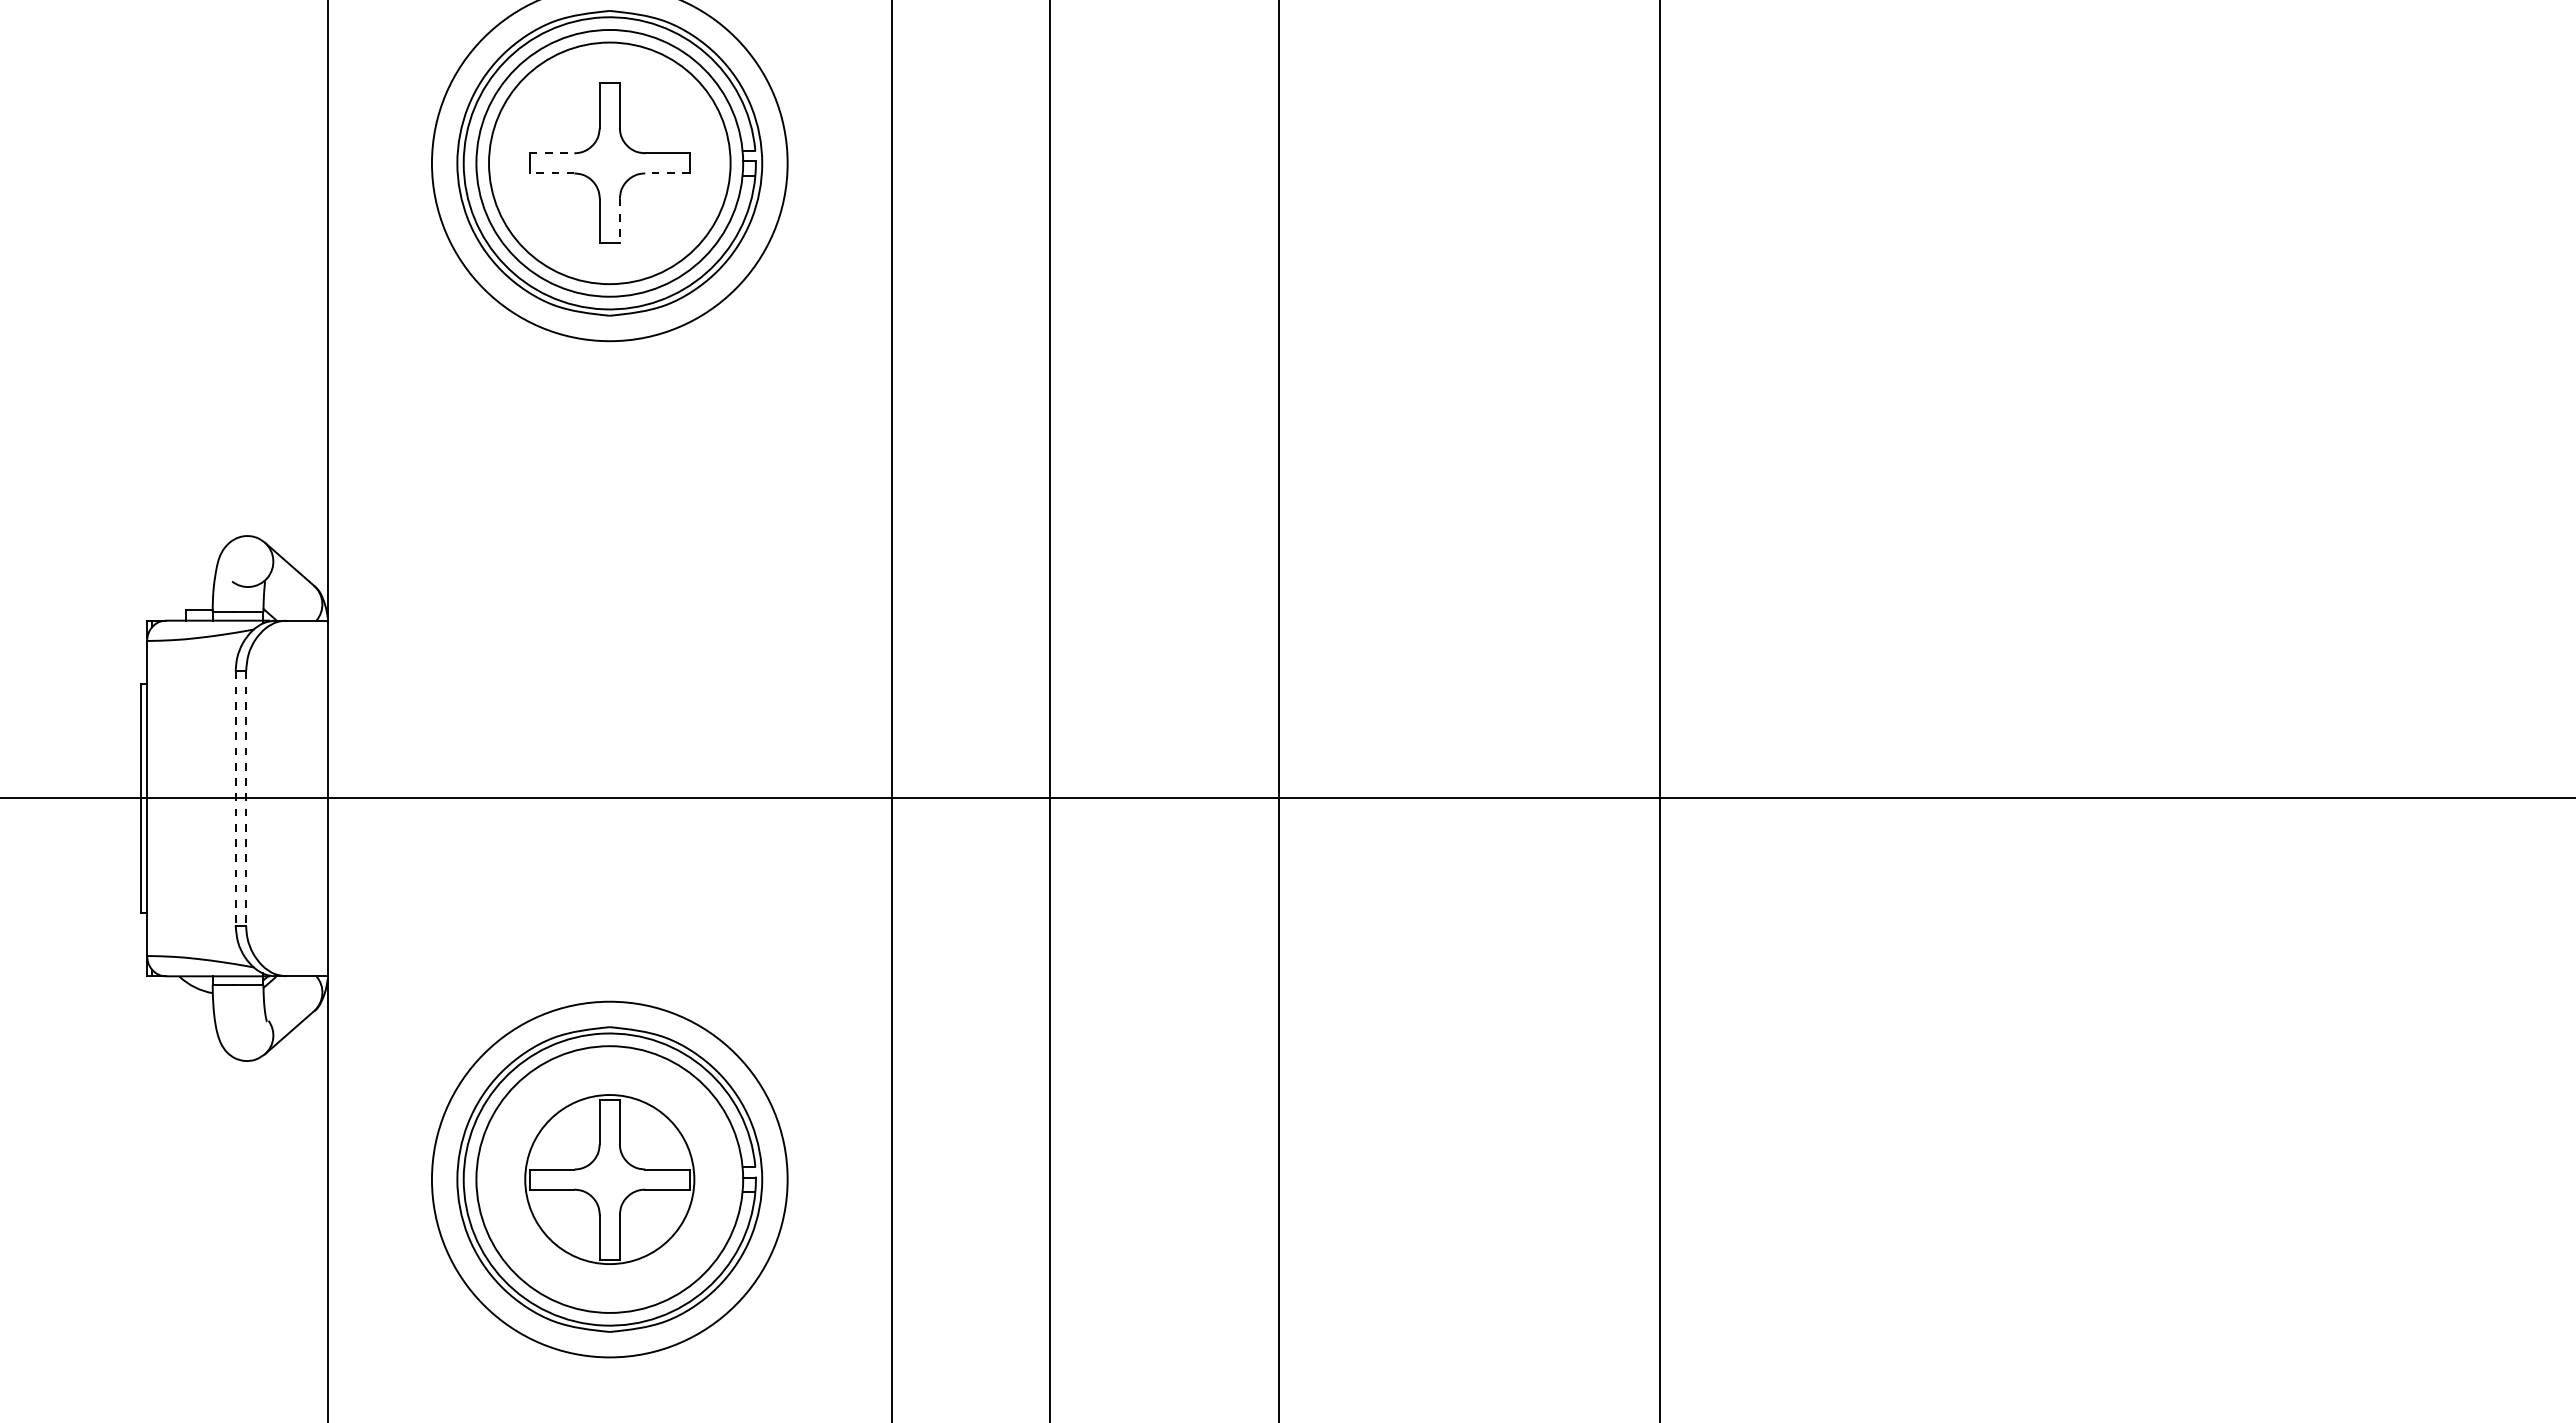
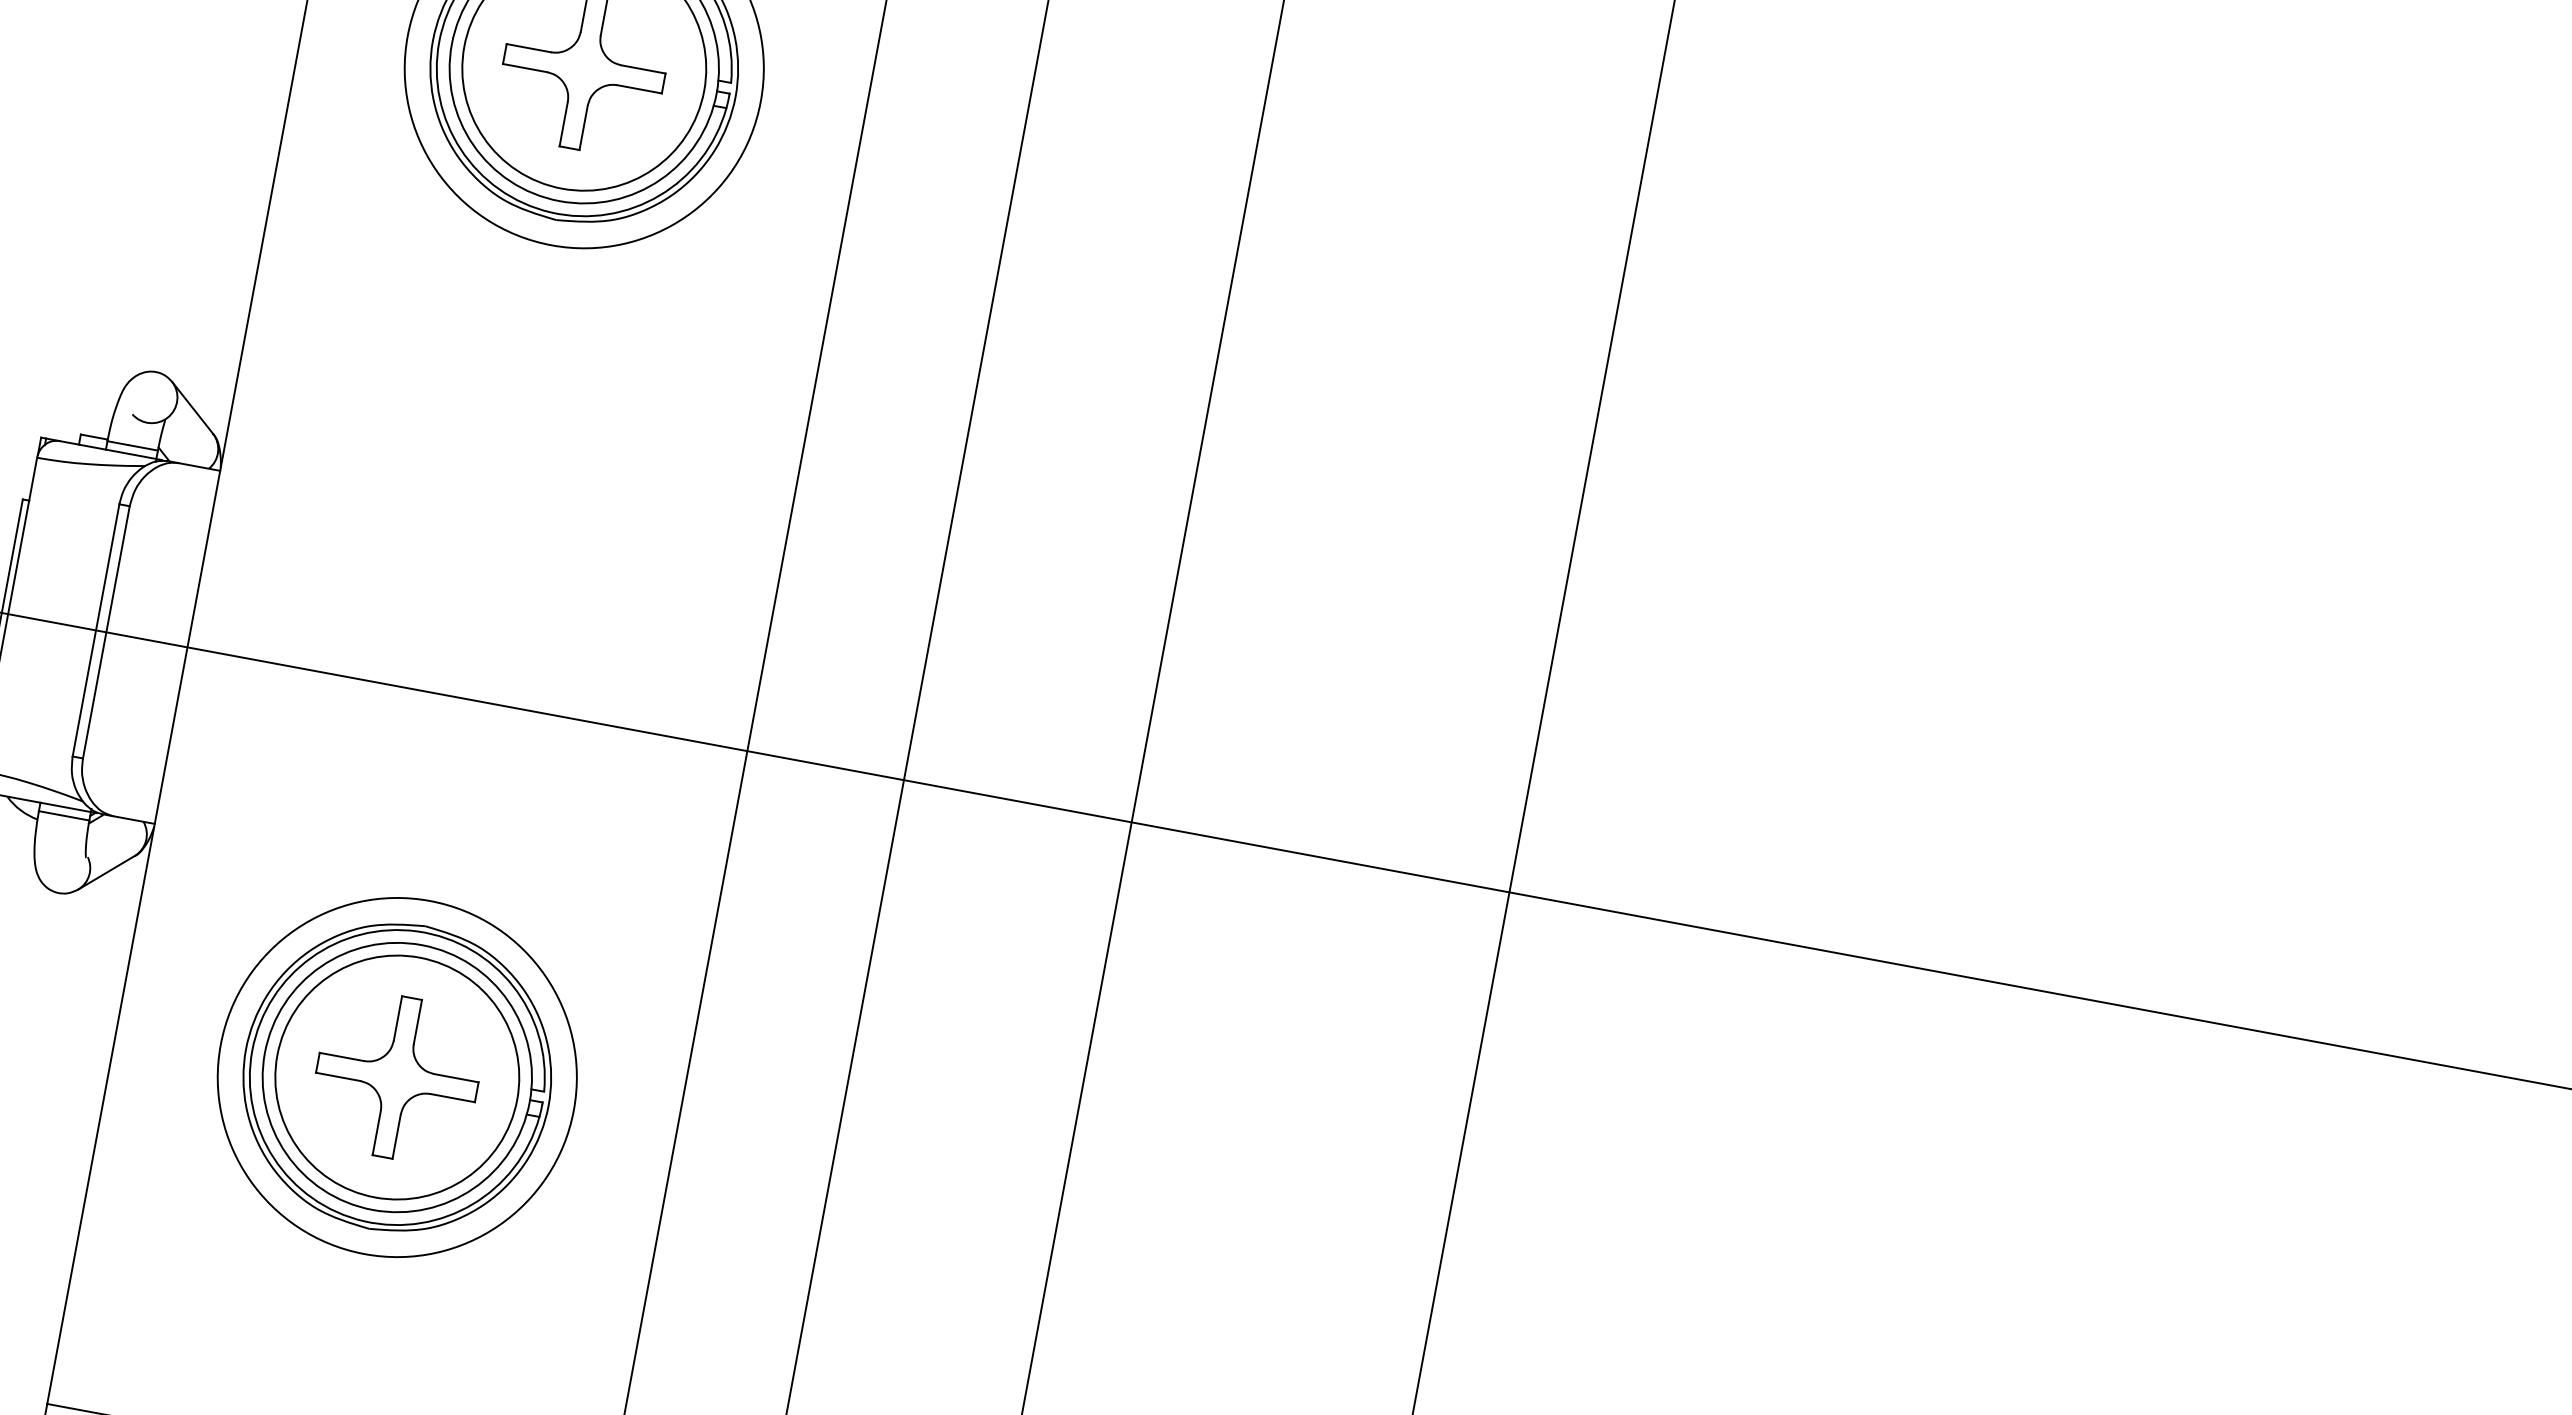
line: (552, 153) -> (529, 48), dashed -> solid
line: (551, 173) -> (524, 68), dashed -> solid
line: (667, 173) -> (639, 89), dashed -> solid
line: (619, 221) -> (583, 128), dashed -> solid
line: (235, 798) -> (95, 630), dashed -> solid
line: (246, 798) -> (106, 632), dashed -> solid
circle: (609, 1179) -> (397, 1077), size x1.43

